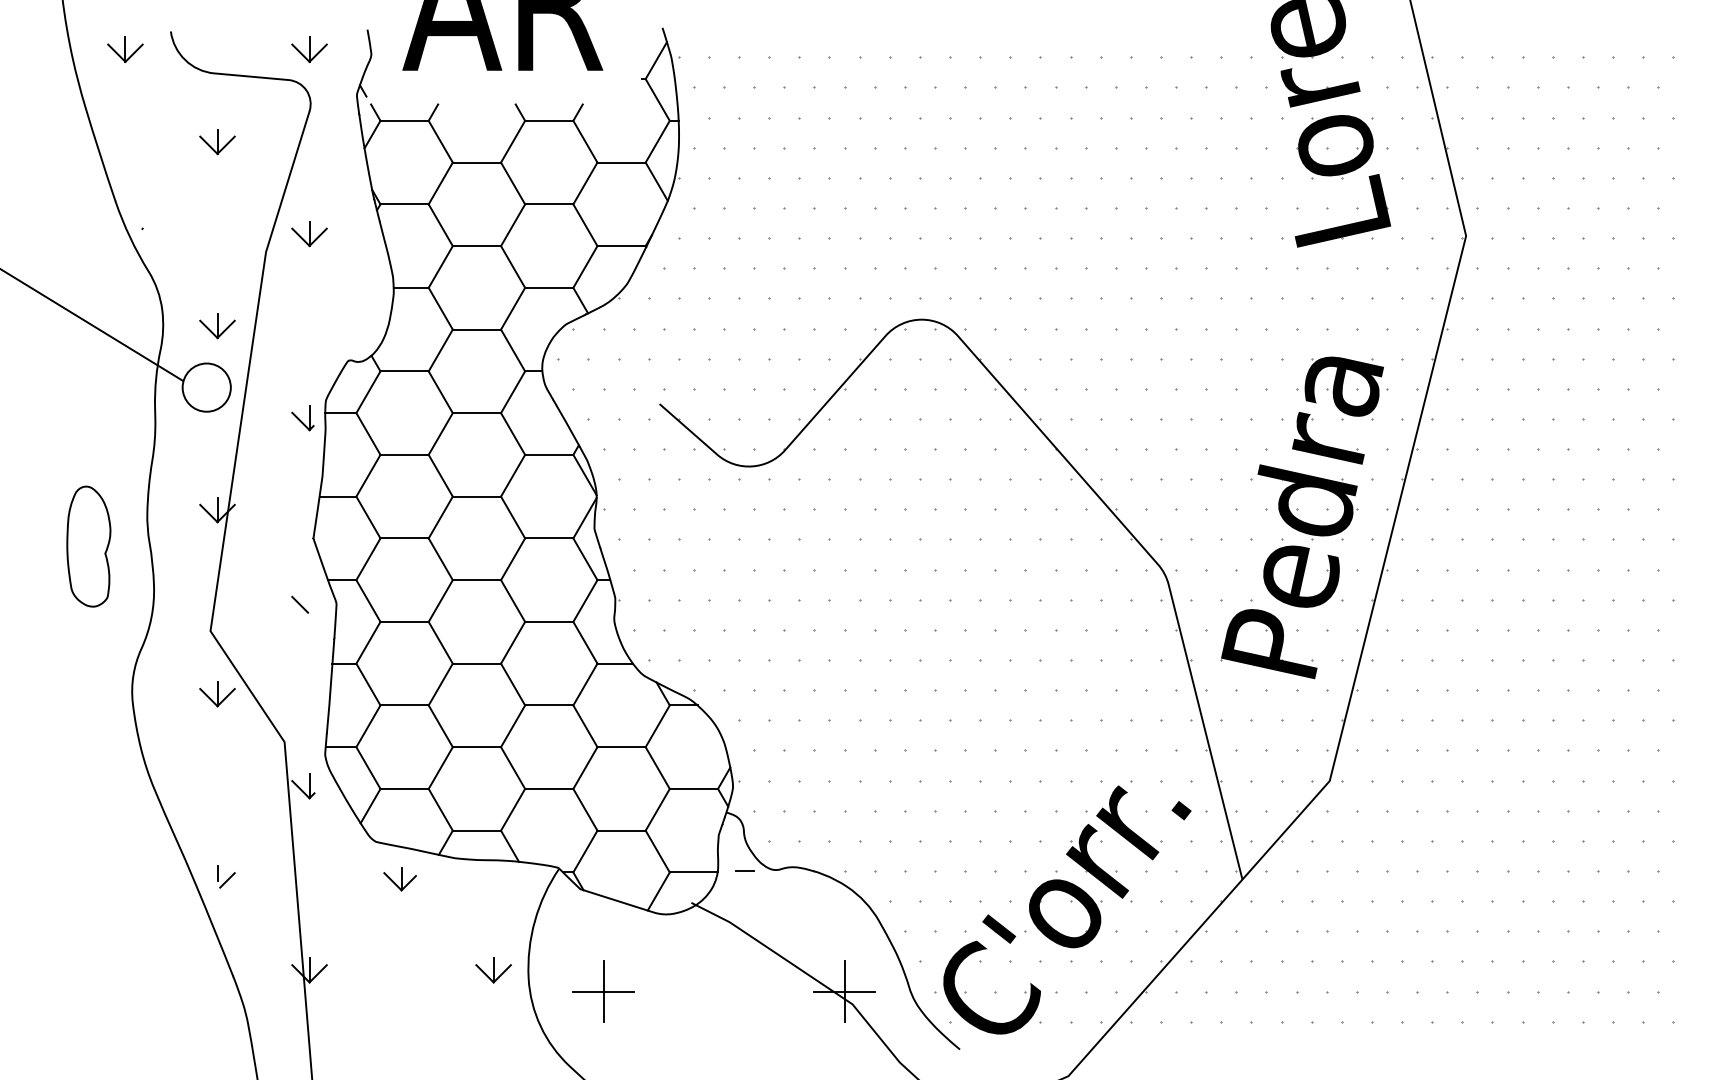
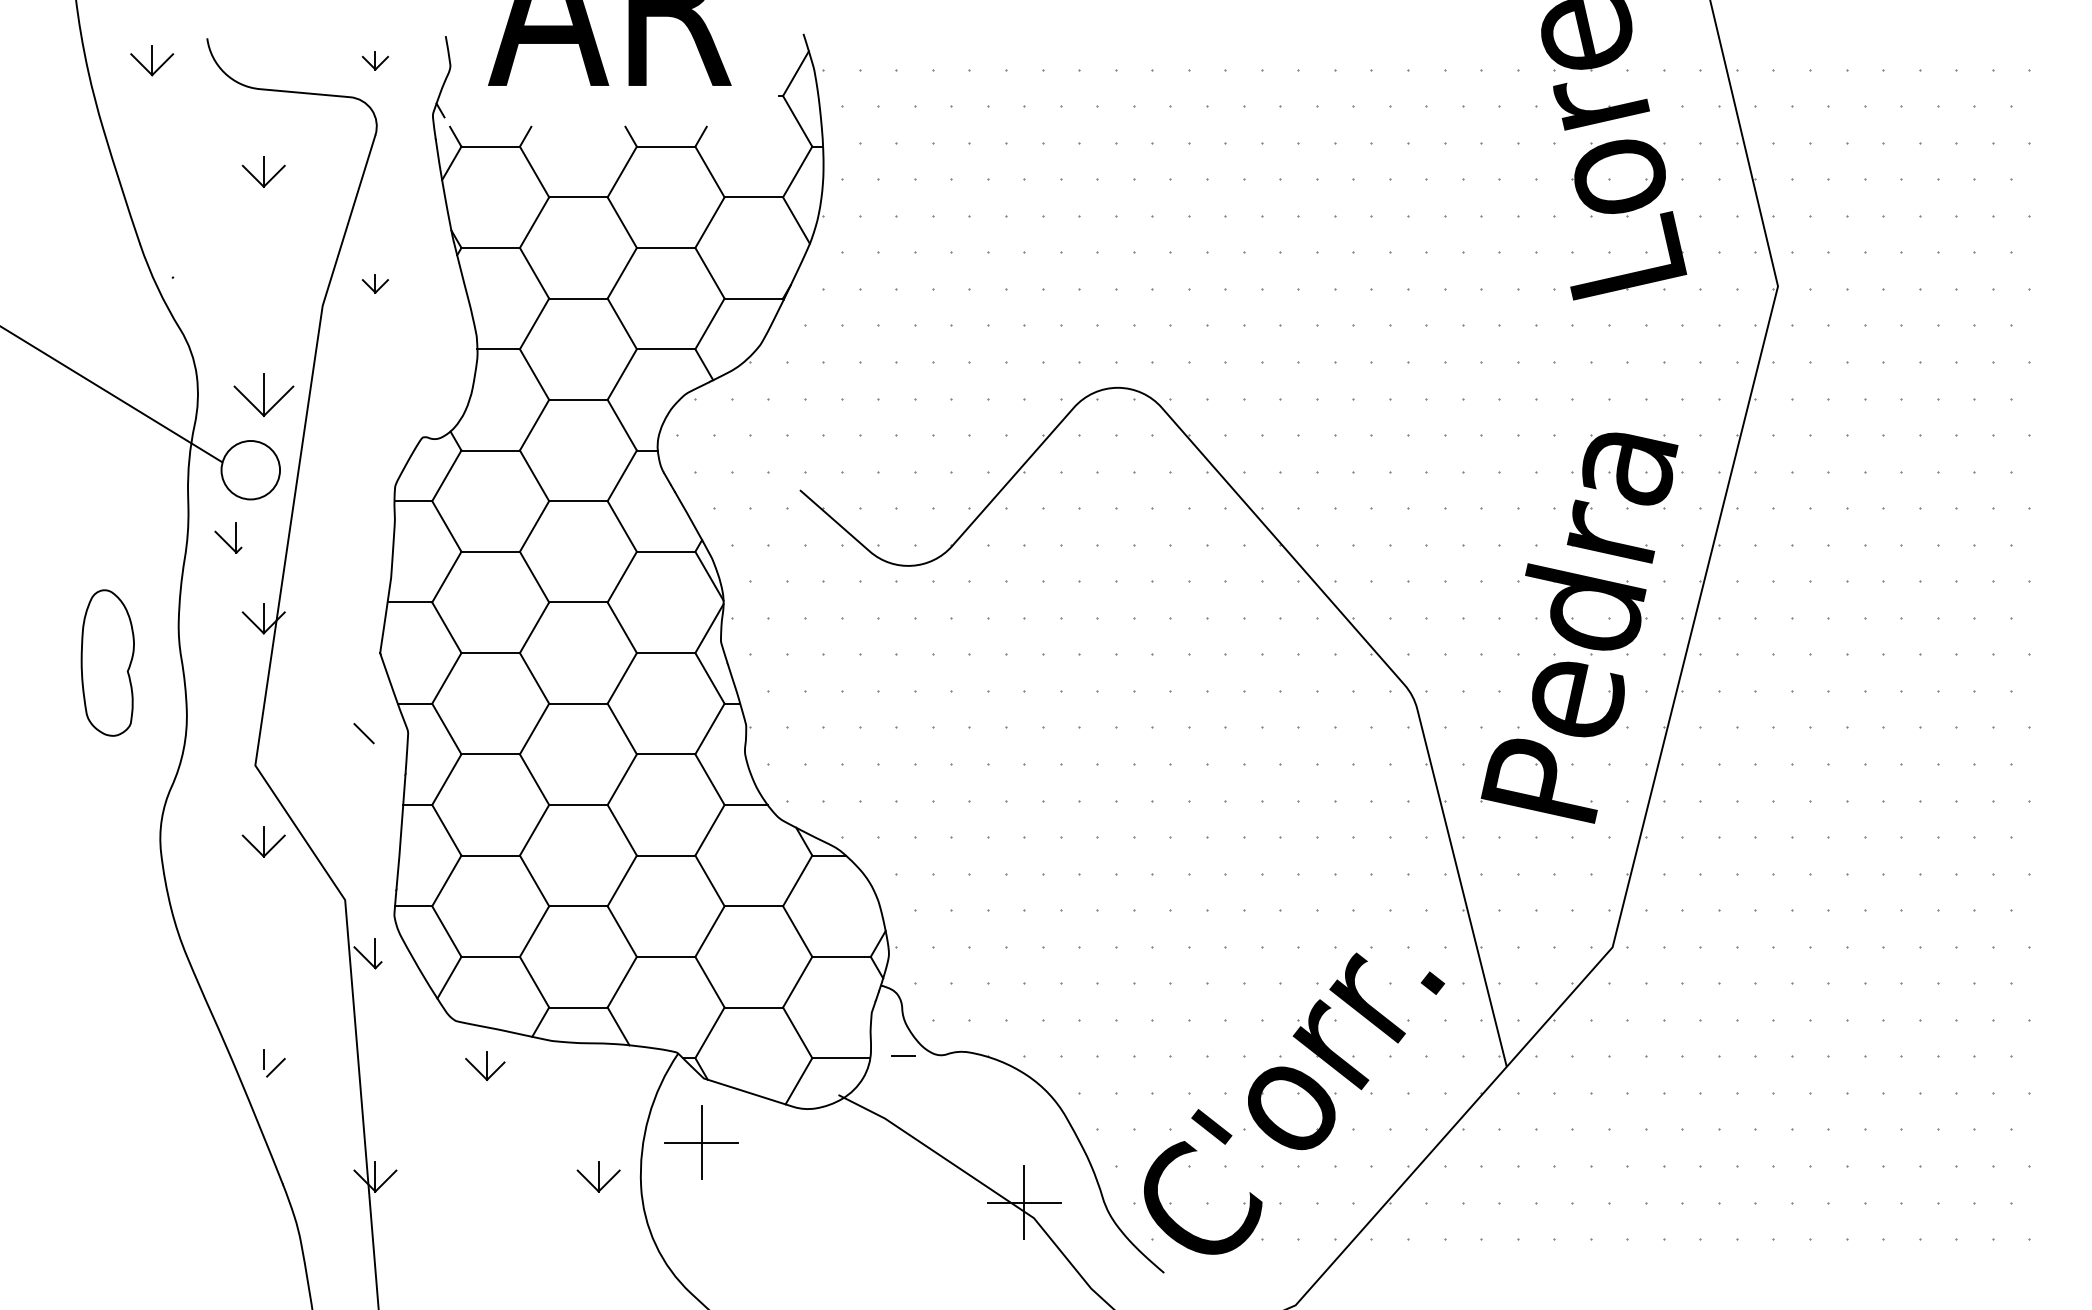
part: (309, 49) -> (375, 60), size x0.6
part: (309, 233) -> (375, 283), size x0.6
part: (217, 326) -> (263, 395), size x1.4
part: (303, 417) -> (228, 537), moved
part: (603, 991) -> (701, 1142), moved

